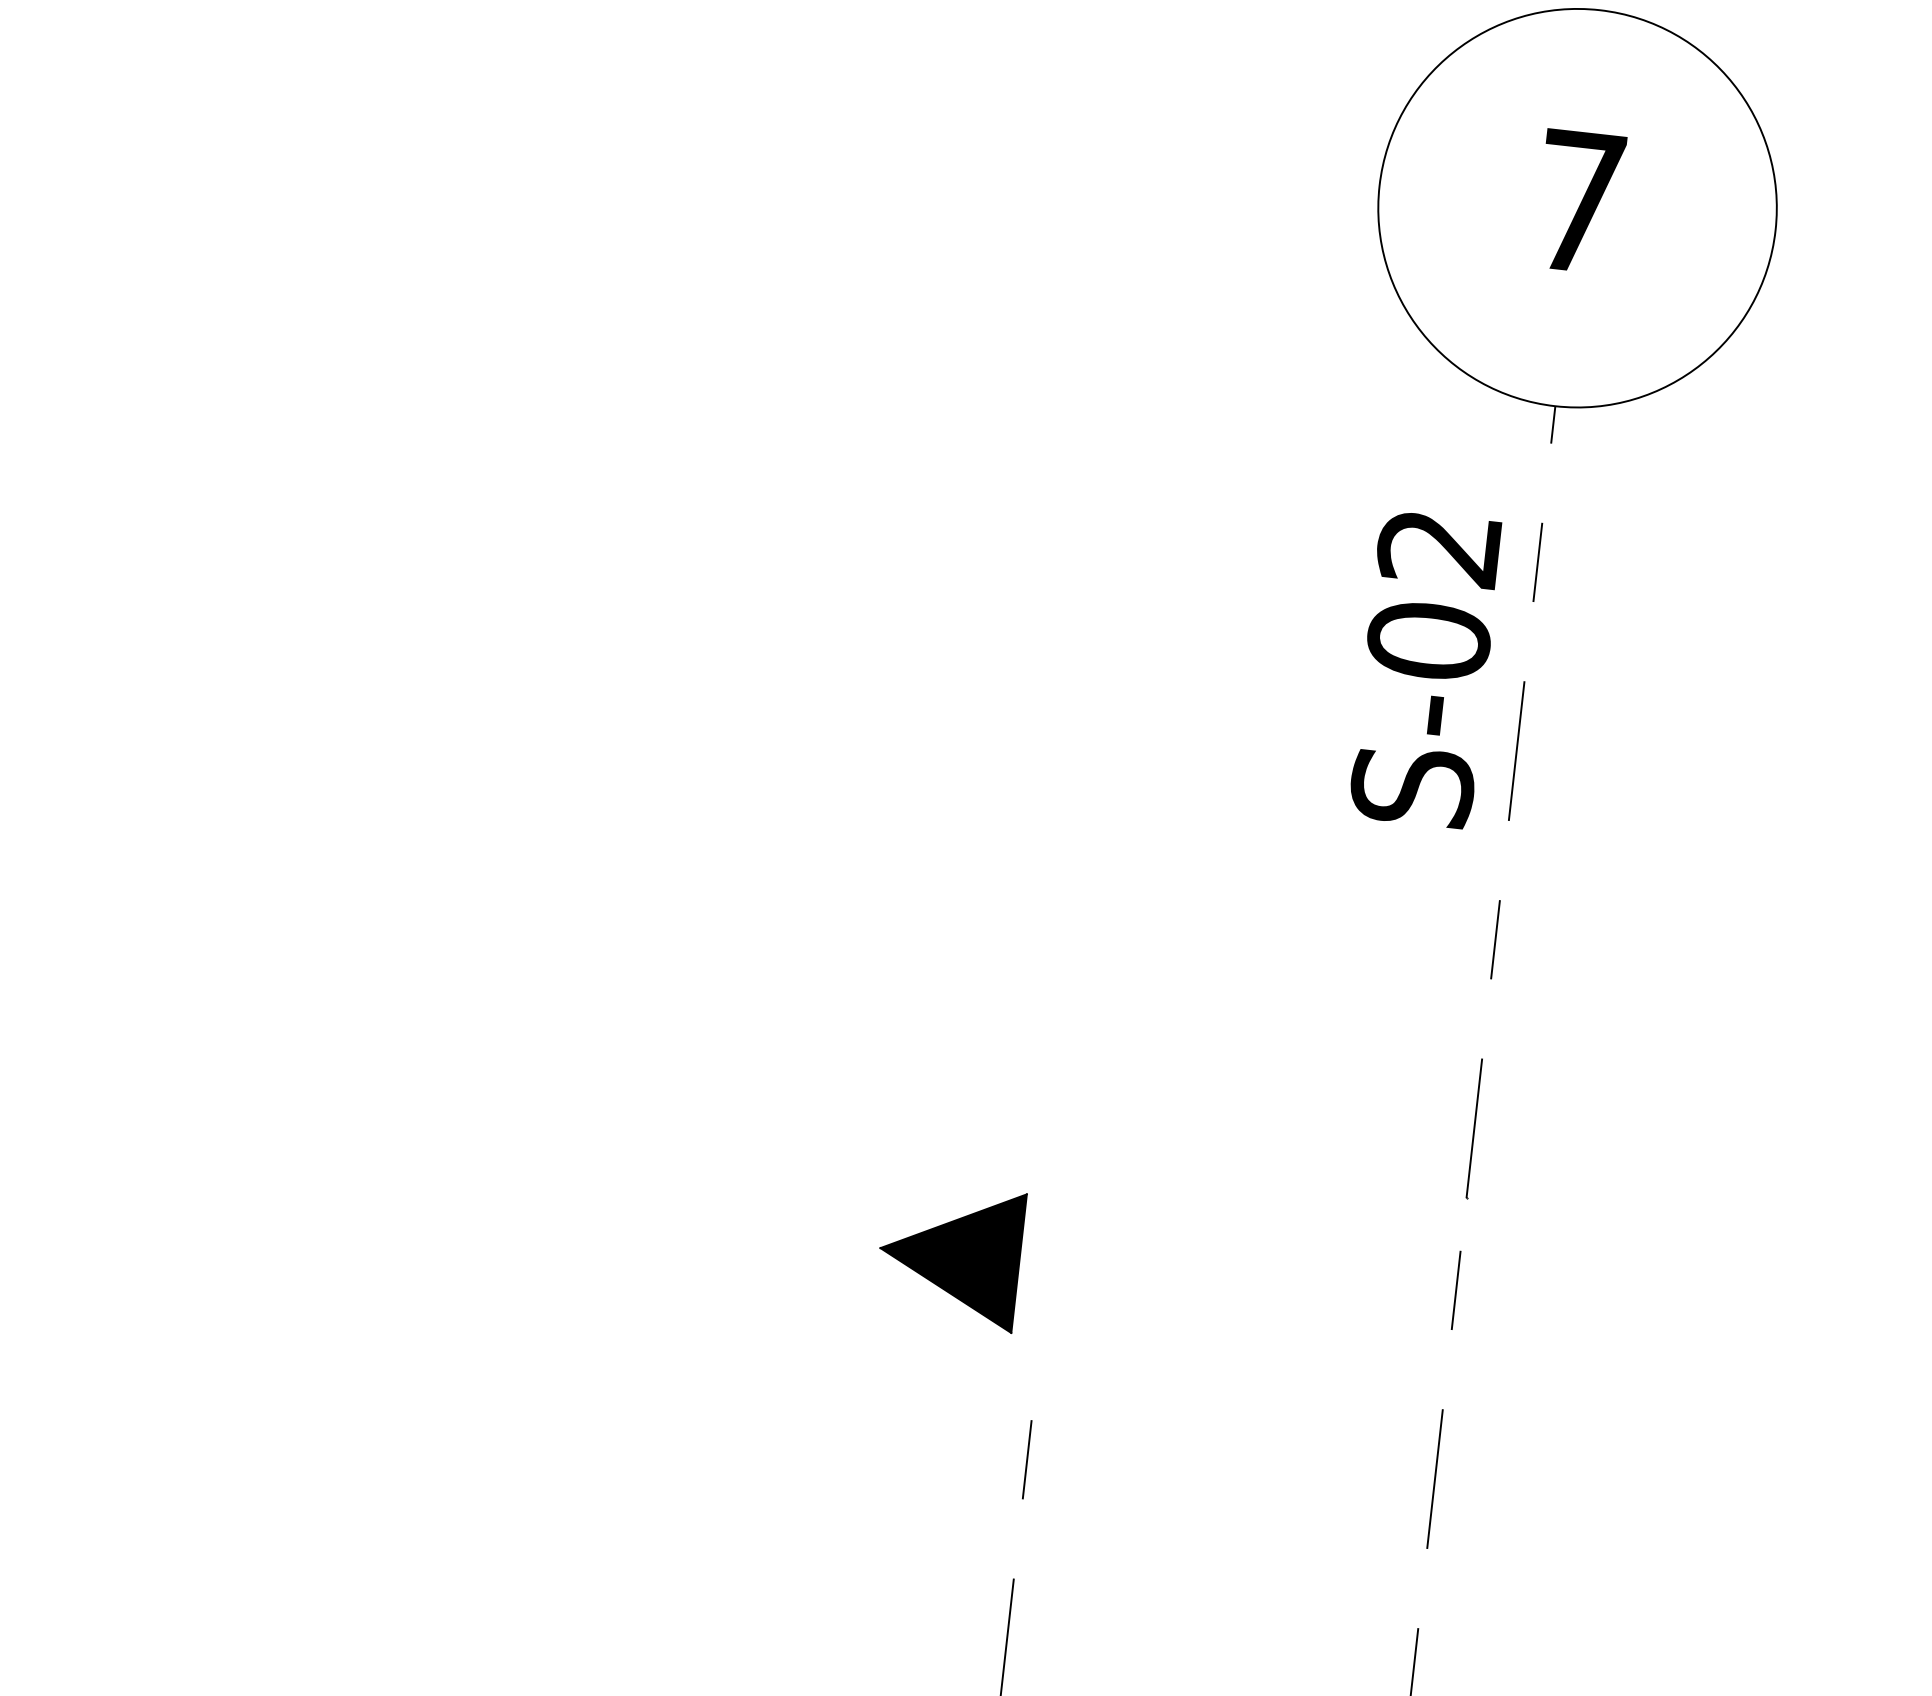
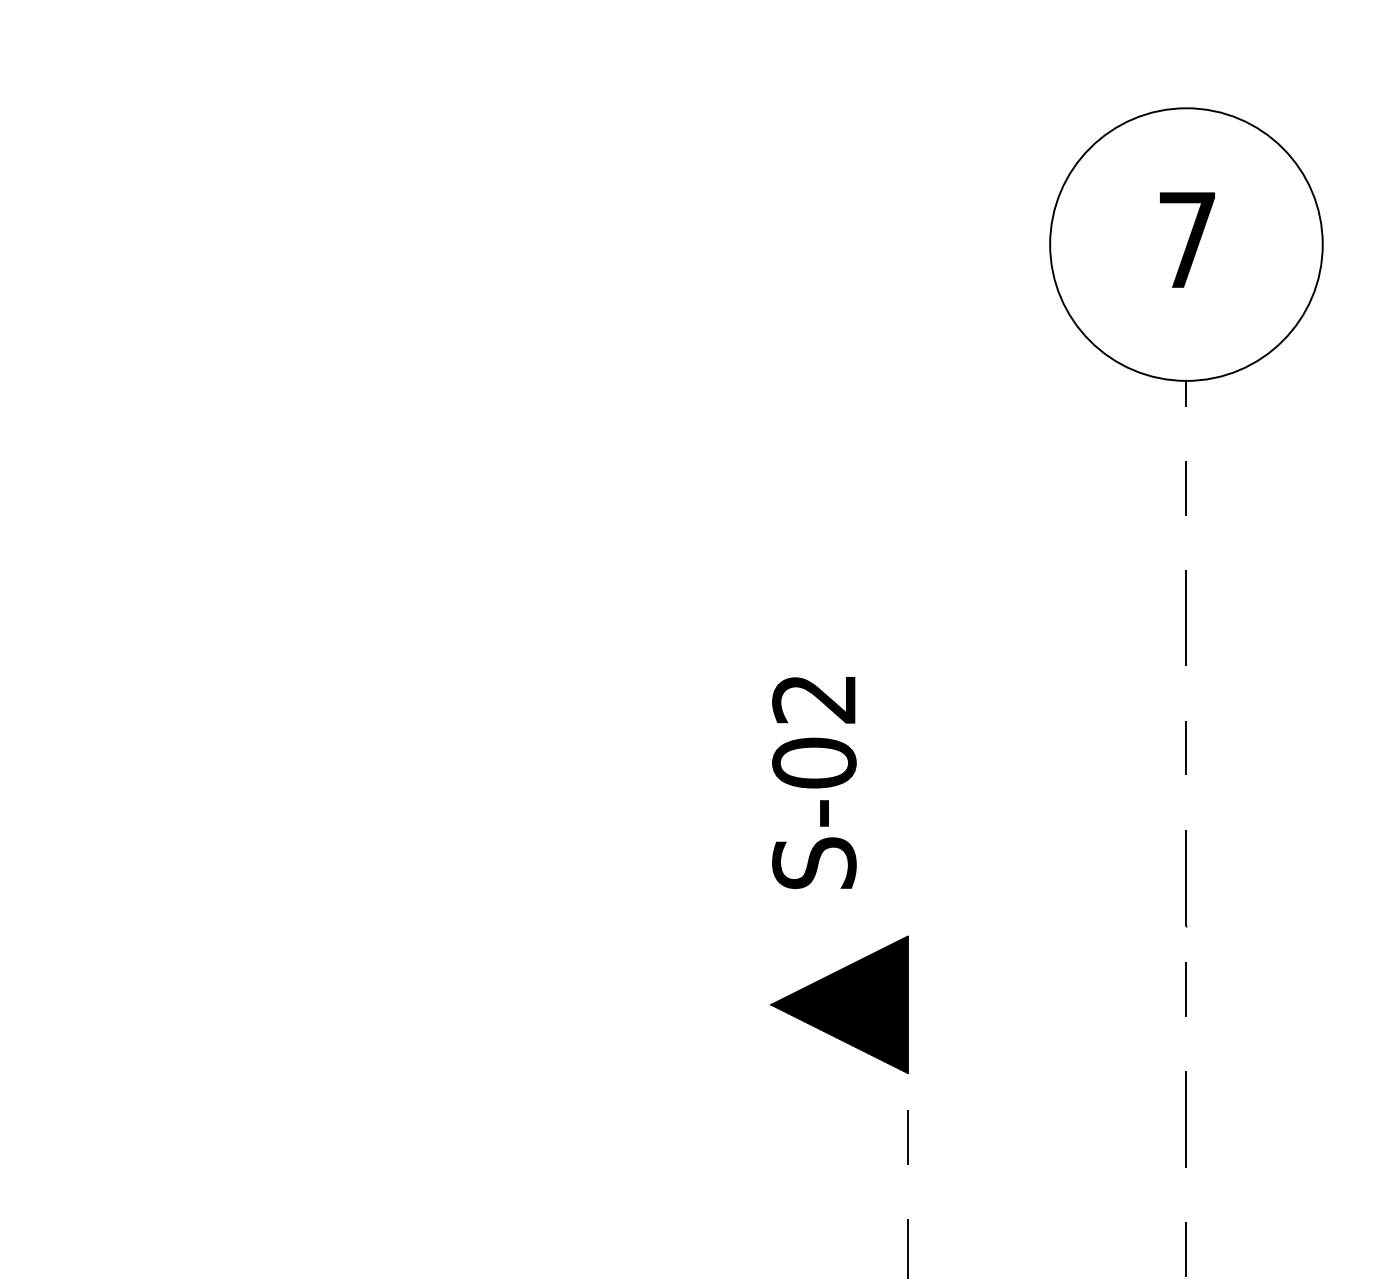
text: (1425, 669) -> (814, 782), moved
part: (949, 1255) -> (839, 1004), size x1.43

